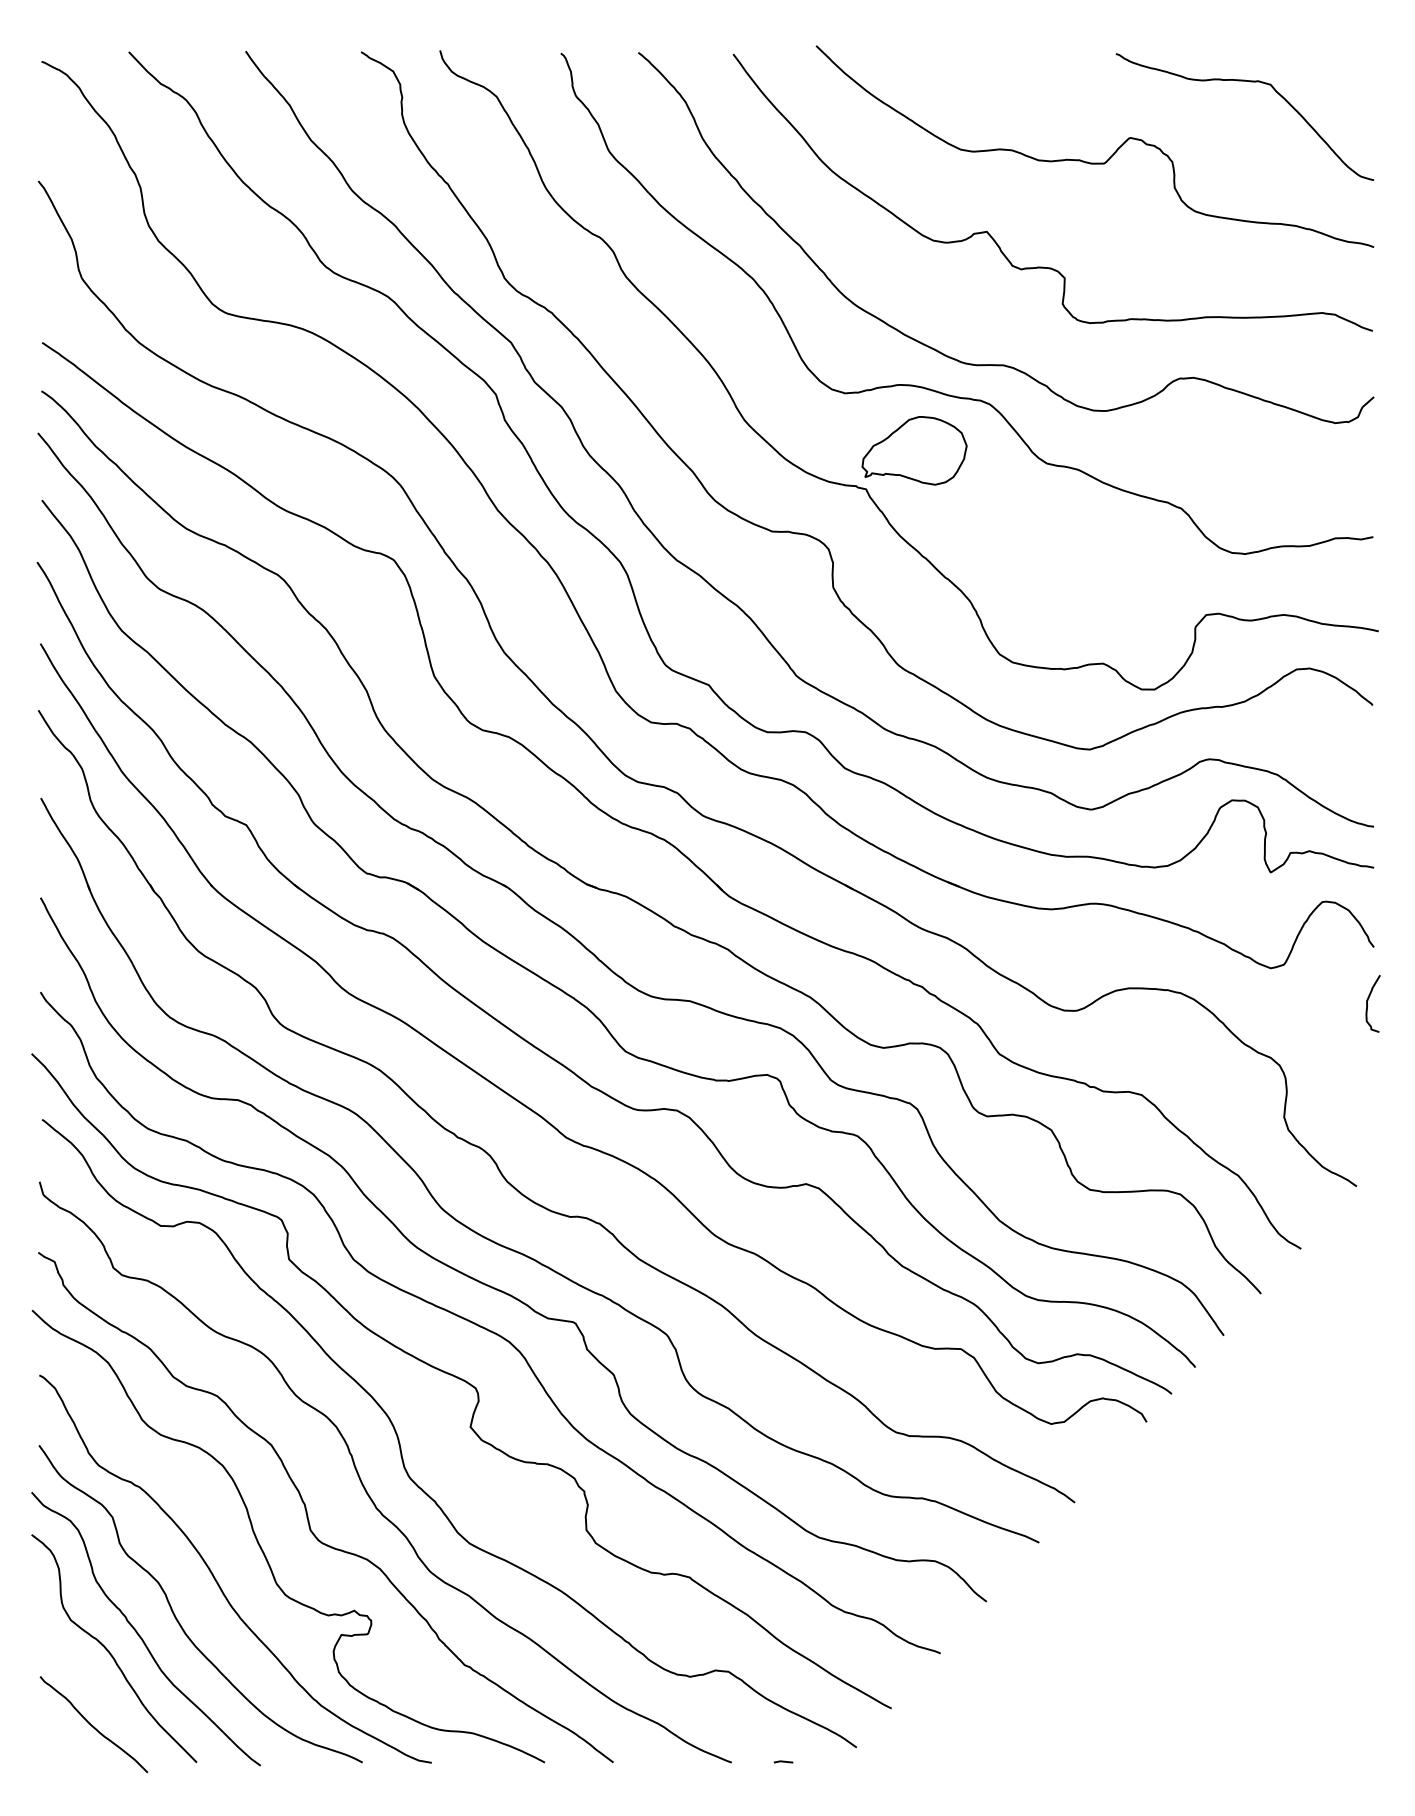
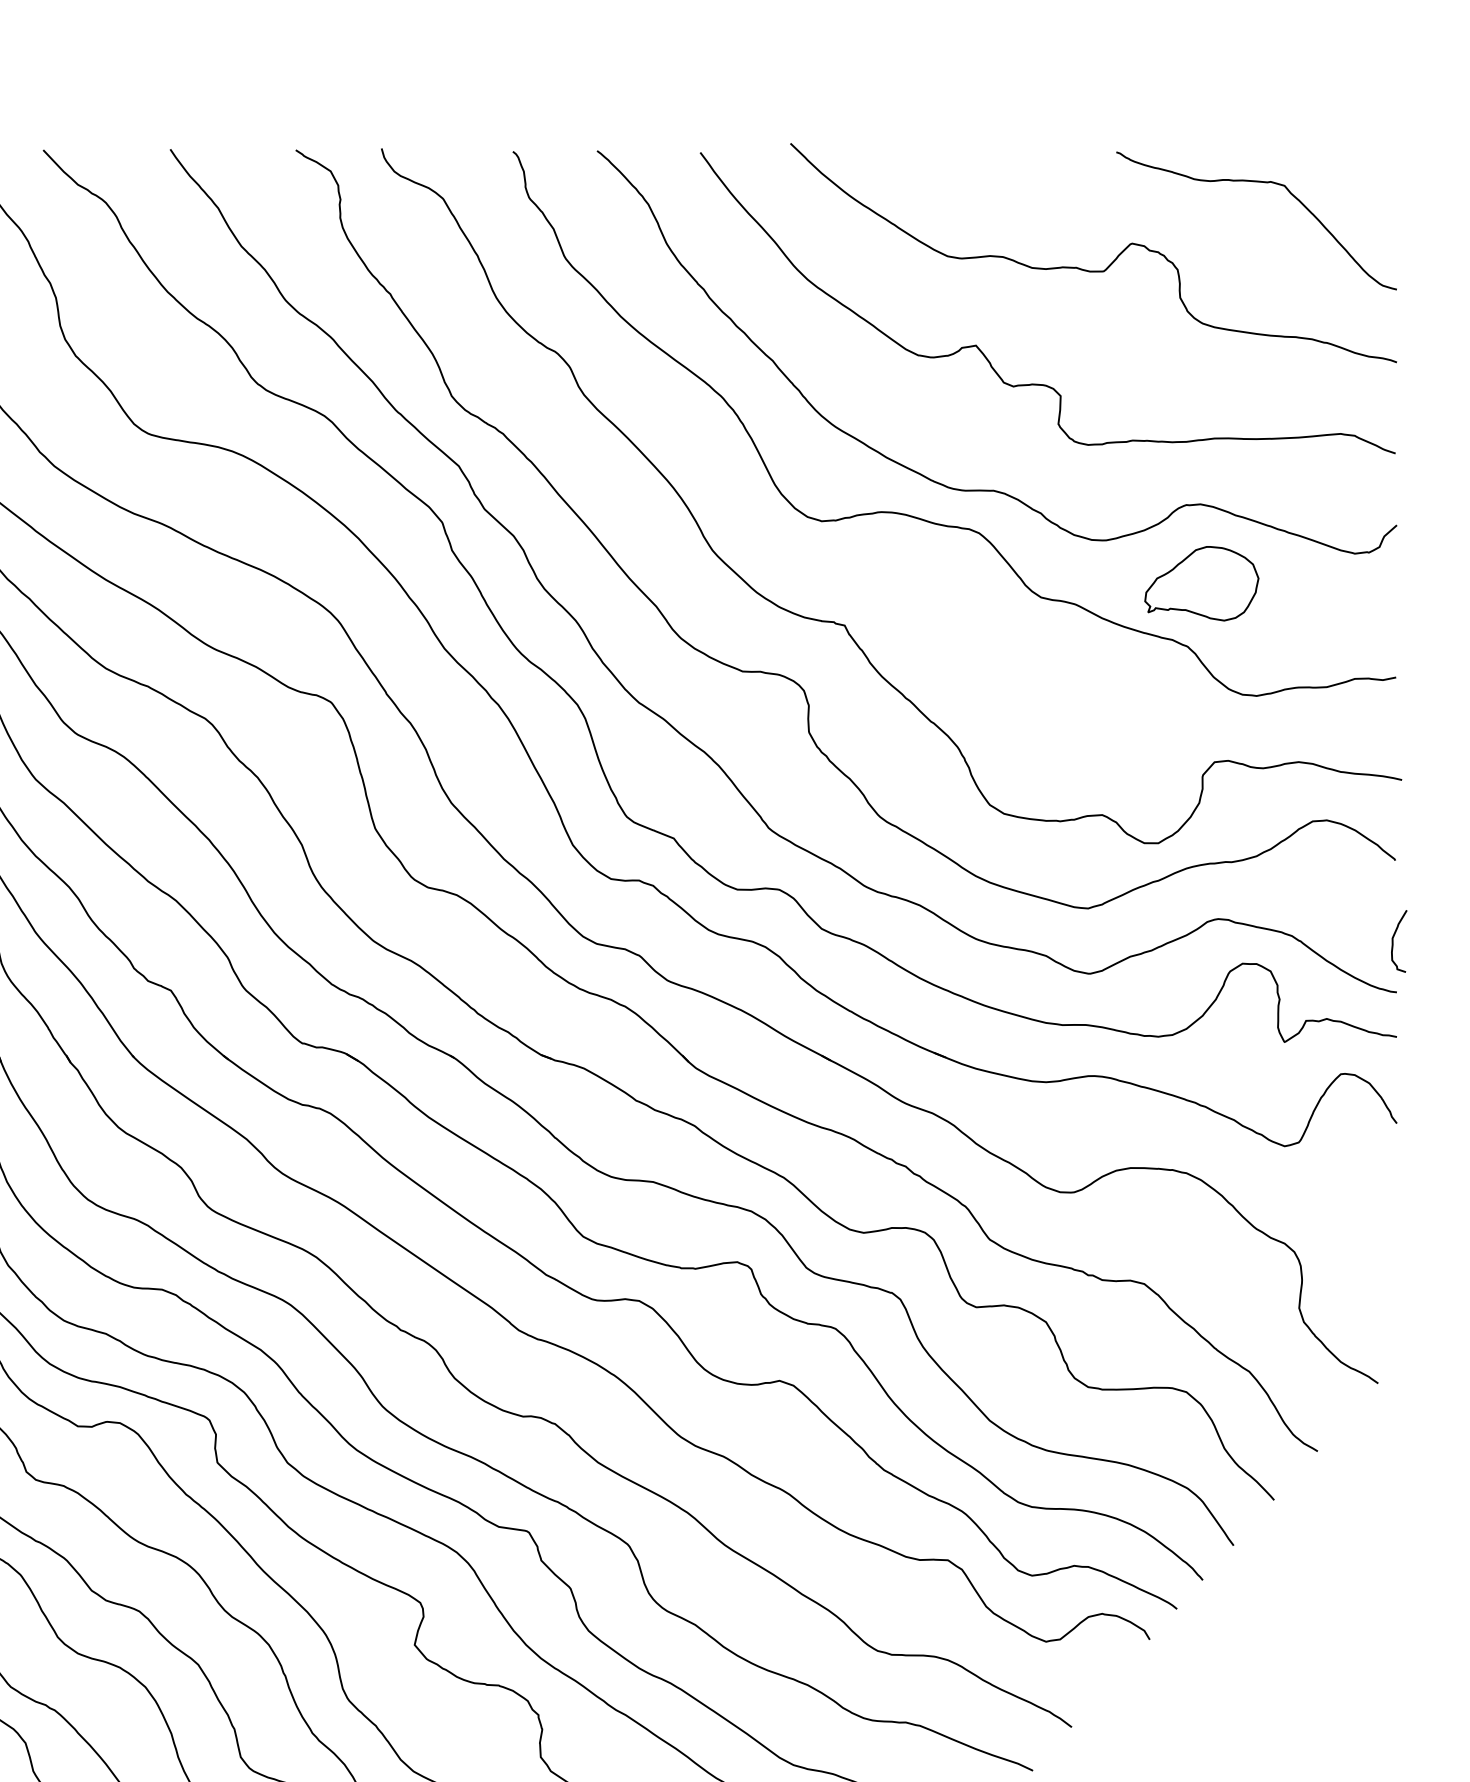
part: (914, 450) -> (1201, 583), moved
curve: (1368, 1000) -> (1394, 937), moved

